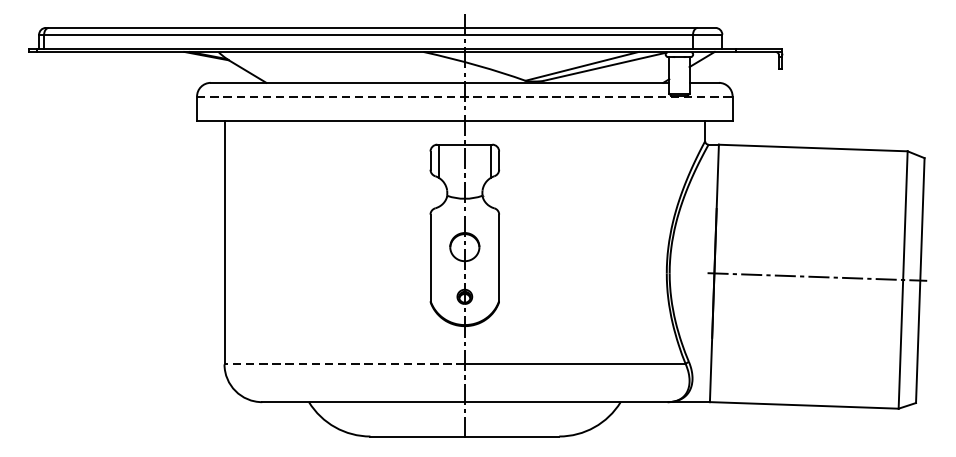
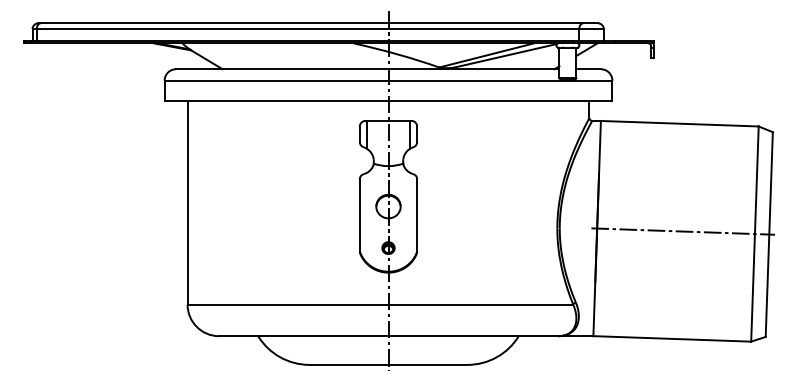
line: (464, 96) -> (388, 80), dashed -> solid
line: (344, 364) -> (287, 304), dashed -> solid

